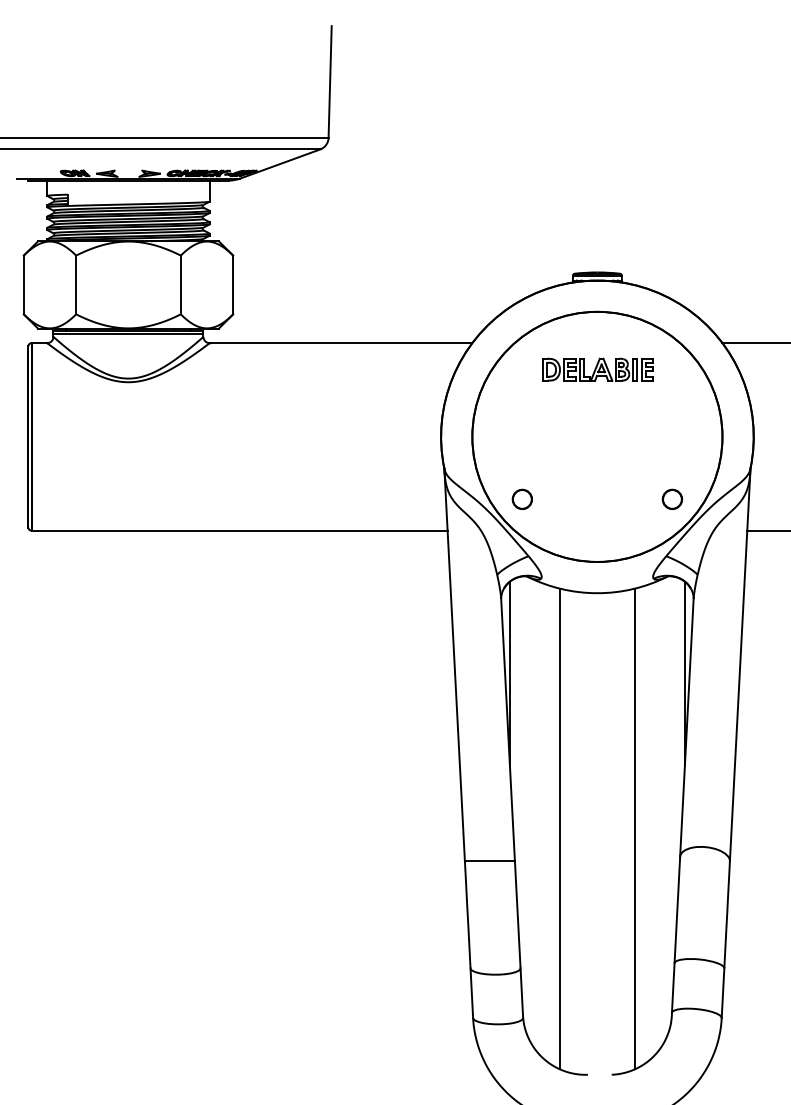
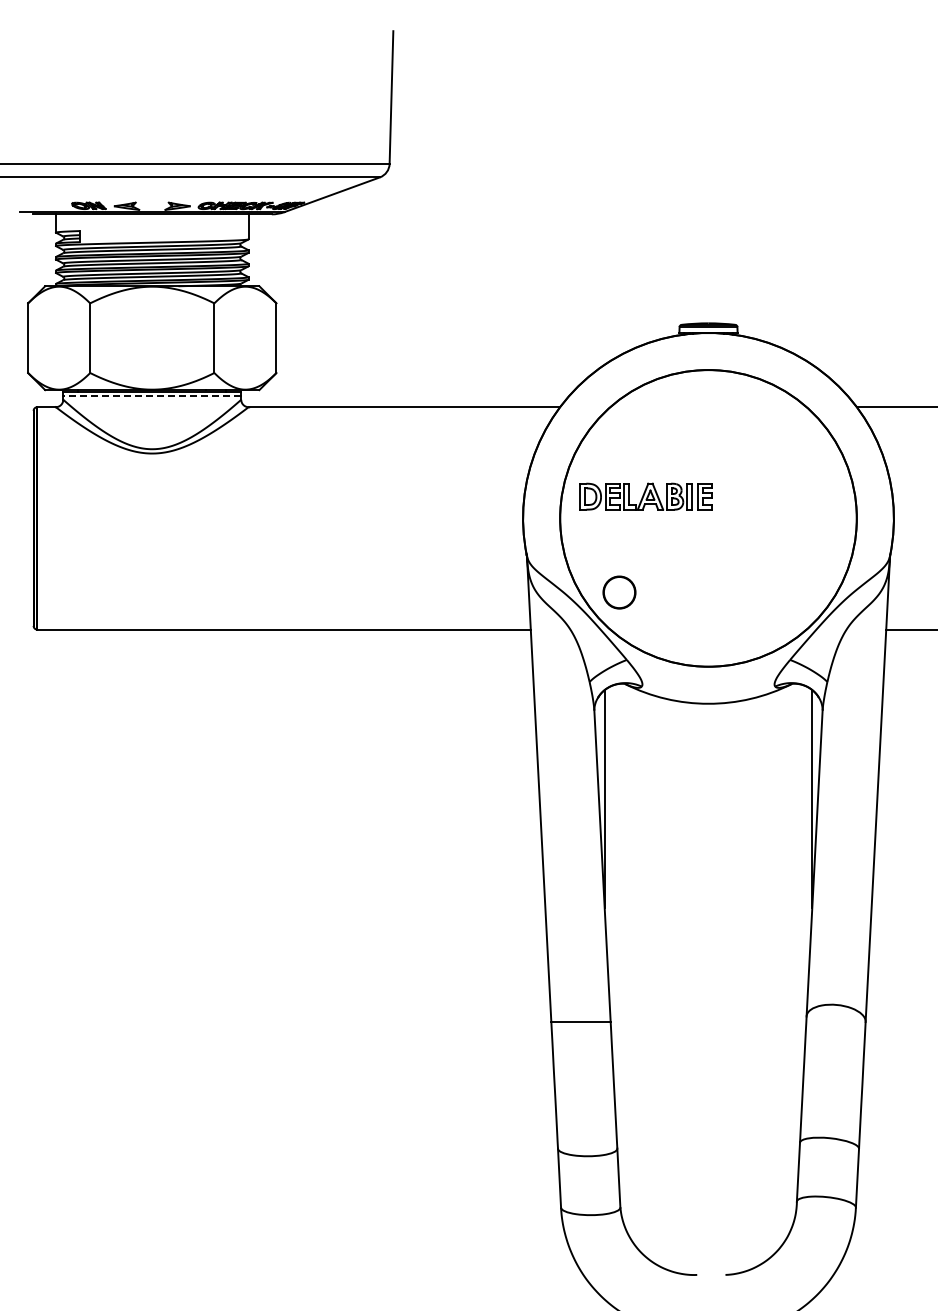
line: (128, 334) -> (152, 396), solid -> dashed
part: (597, 369) -> (645, 496), moved
circle: (522, 499) -> (619, 592), size x1.4
circle: (672, 499) -> (797, 592), removed
line: (559, 829) -> (663, 983), removed
line: (634, 829) -> (752, 983), removed

